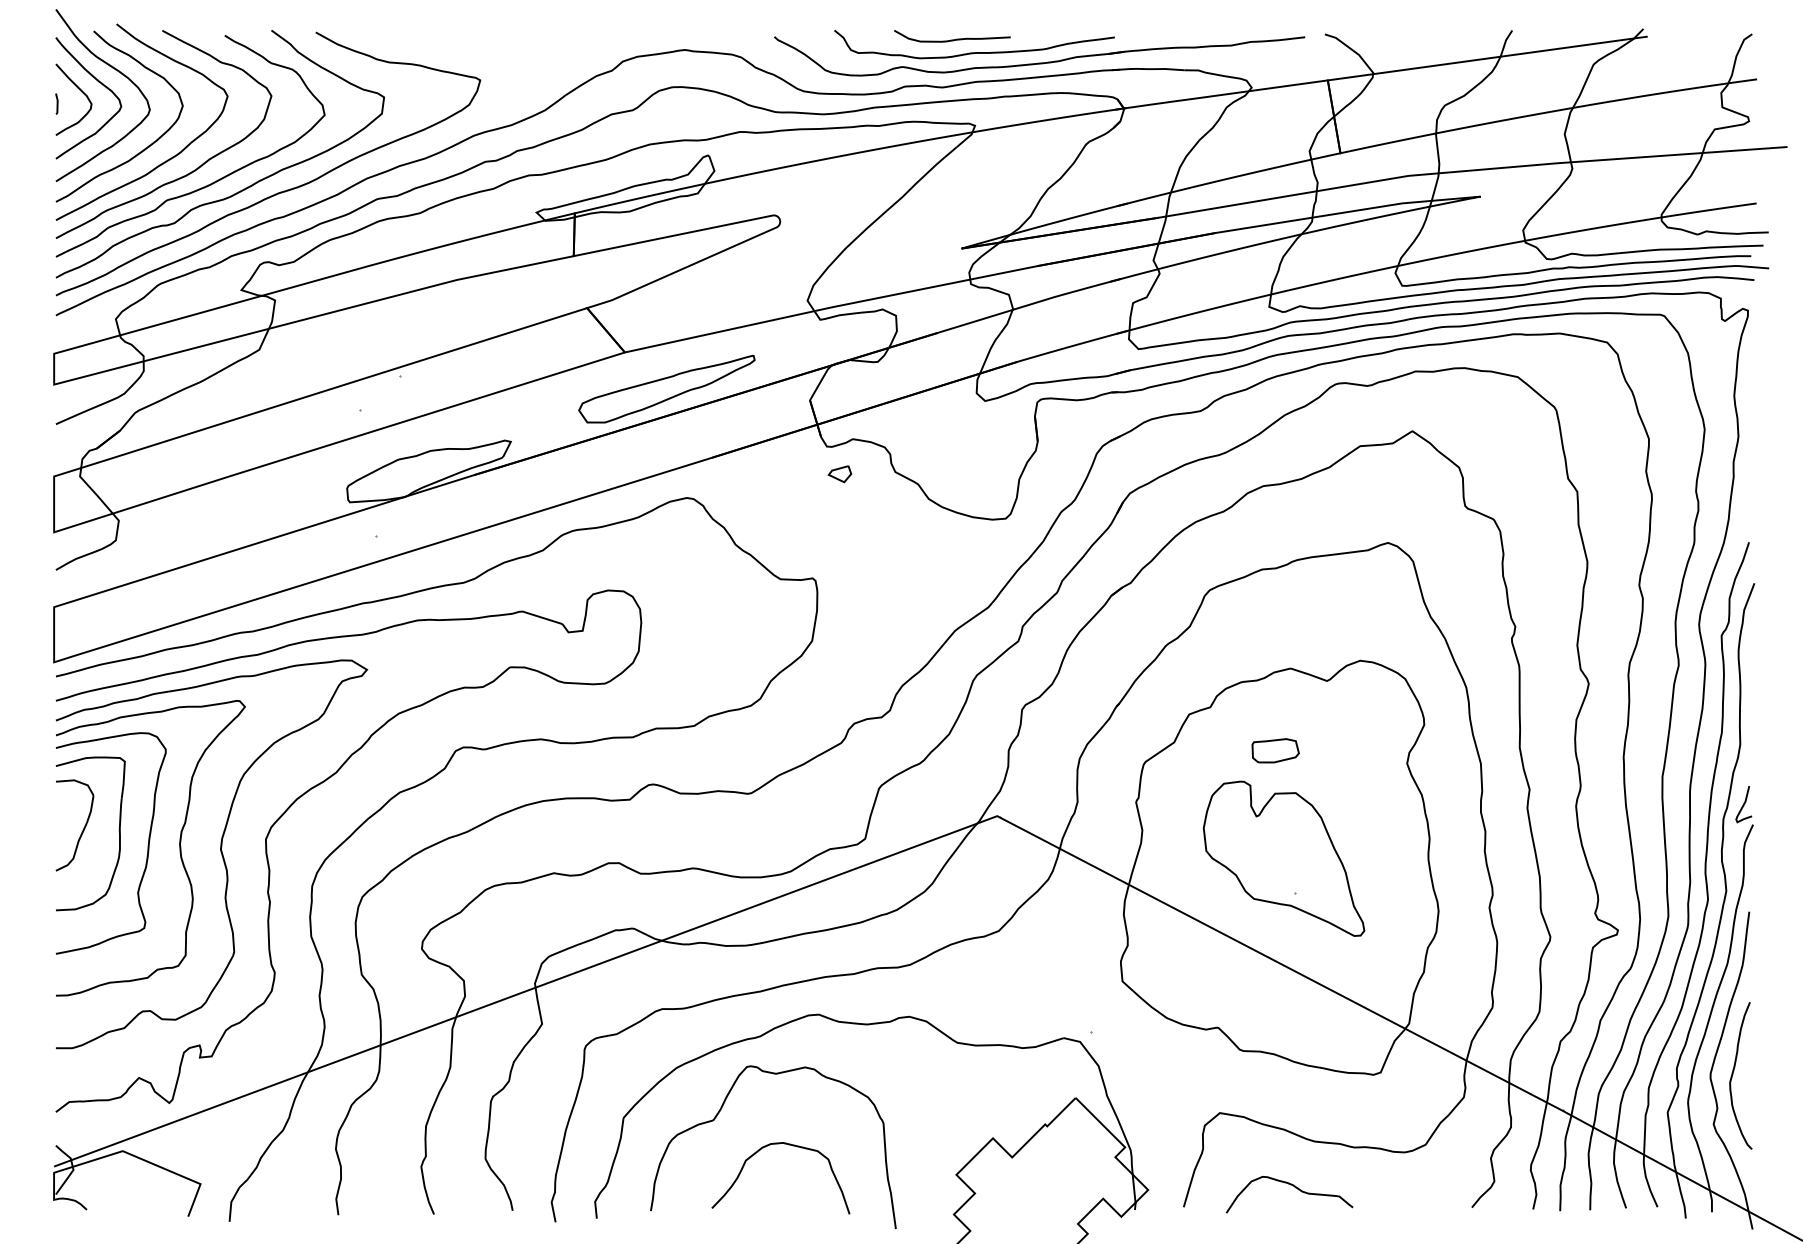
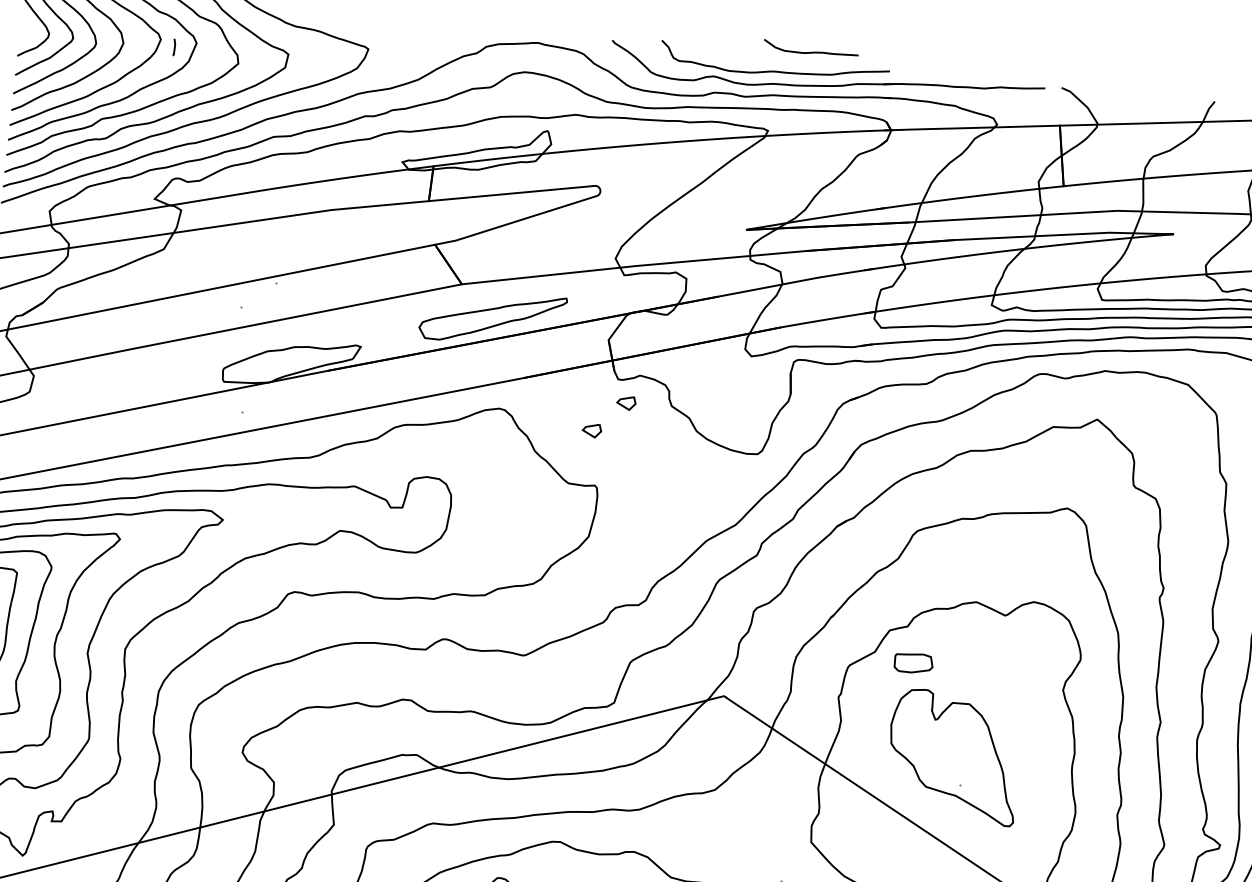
curve: (952, 39) -> (810, 52), moved
line: (56, 103) -> (173, 46), moved
part: (801, 512) -> (591, 430), added
part: (1275, 750) -> (913, 662), moved

